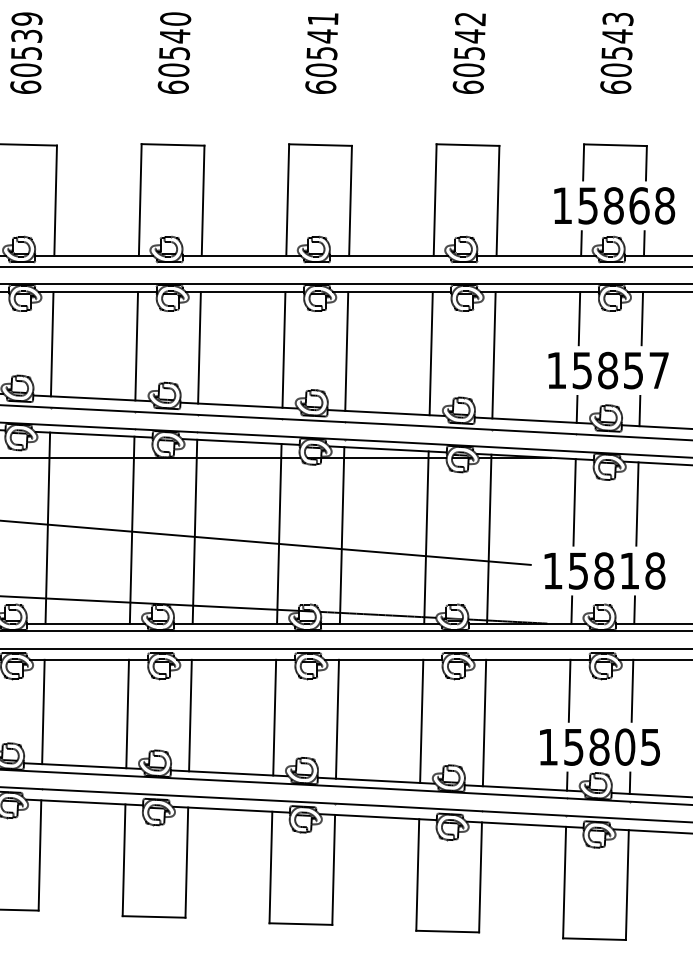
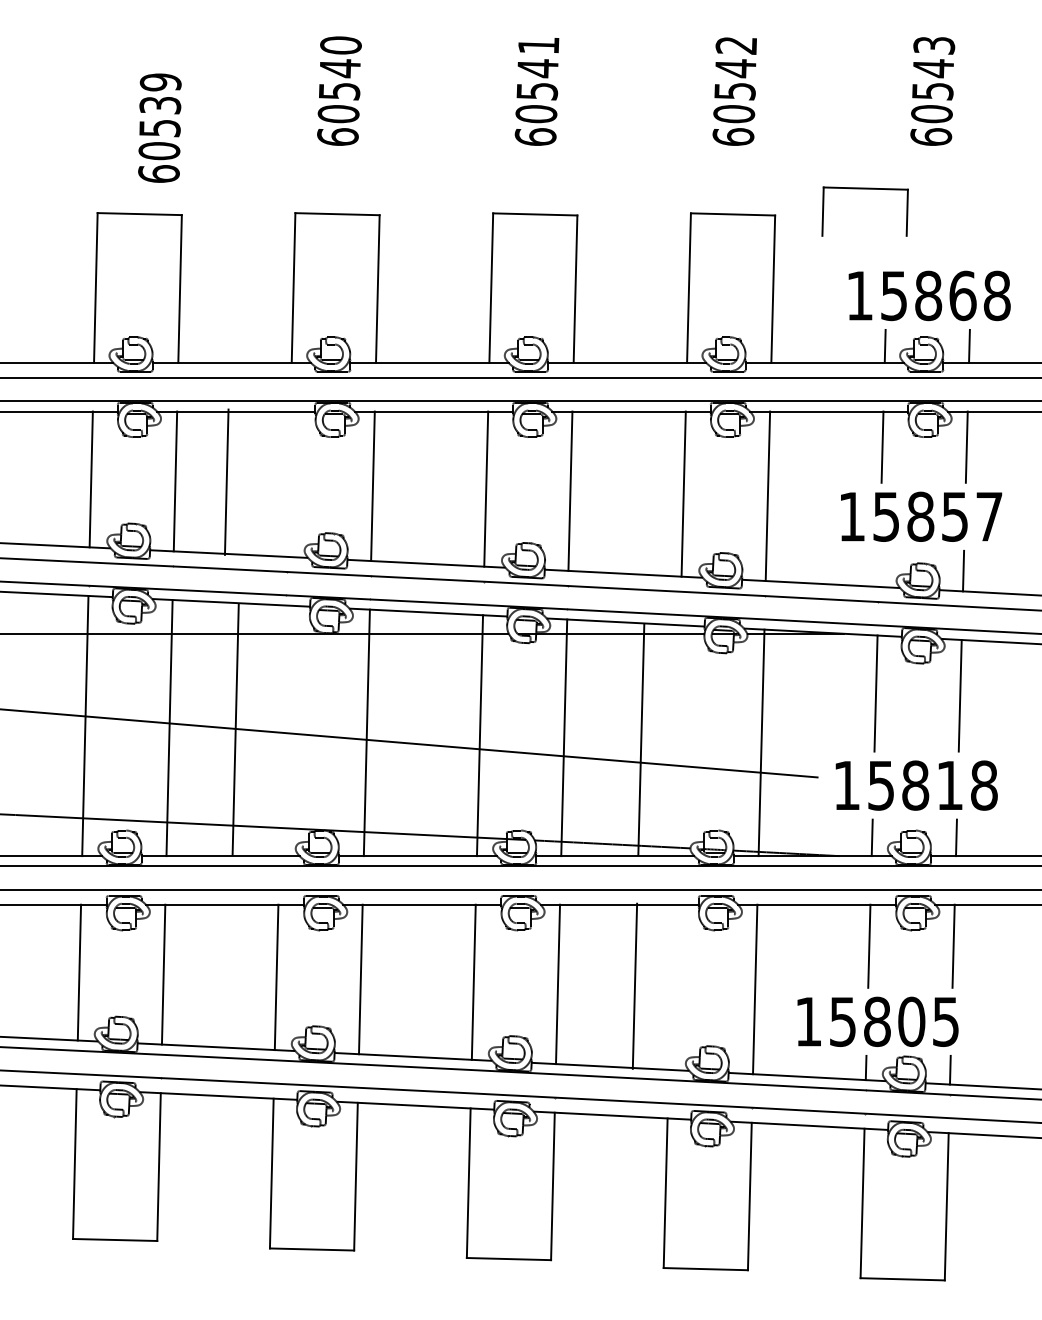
text: (26, 52) -> (159, 127), moved
part: (614, 145) -> (864, 189), moved
line: (136, 345) -> (226, 481), moved
line: (576, 409) -> (878, 568), removed
line: (132, 529) -> (235, 729), moved
line: (426, 537) -> (641, 739), moved
line: (421, 720) -> (634, 985), moved
text: (599, 746) -> (877, 1021), moved

